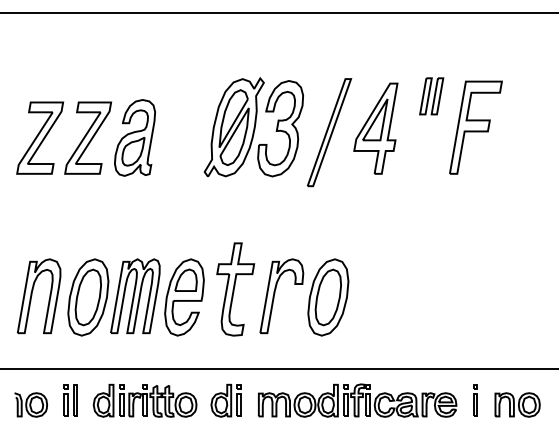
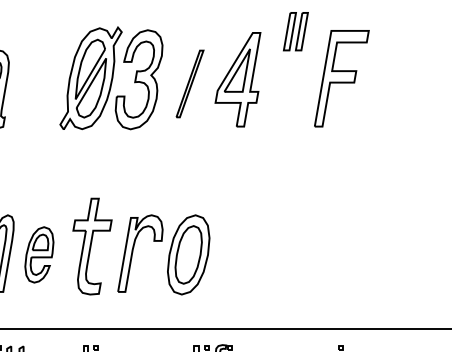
part: (431, 96) -> (295, 31), moved
part: (329, 132) -> (189, 83), size x0.6
part: (184, 297) -> (39, 254), size x0.7

